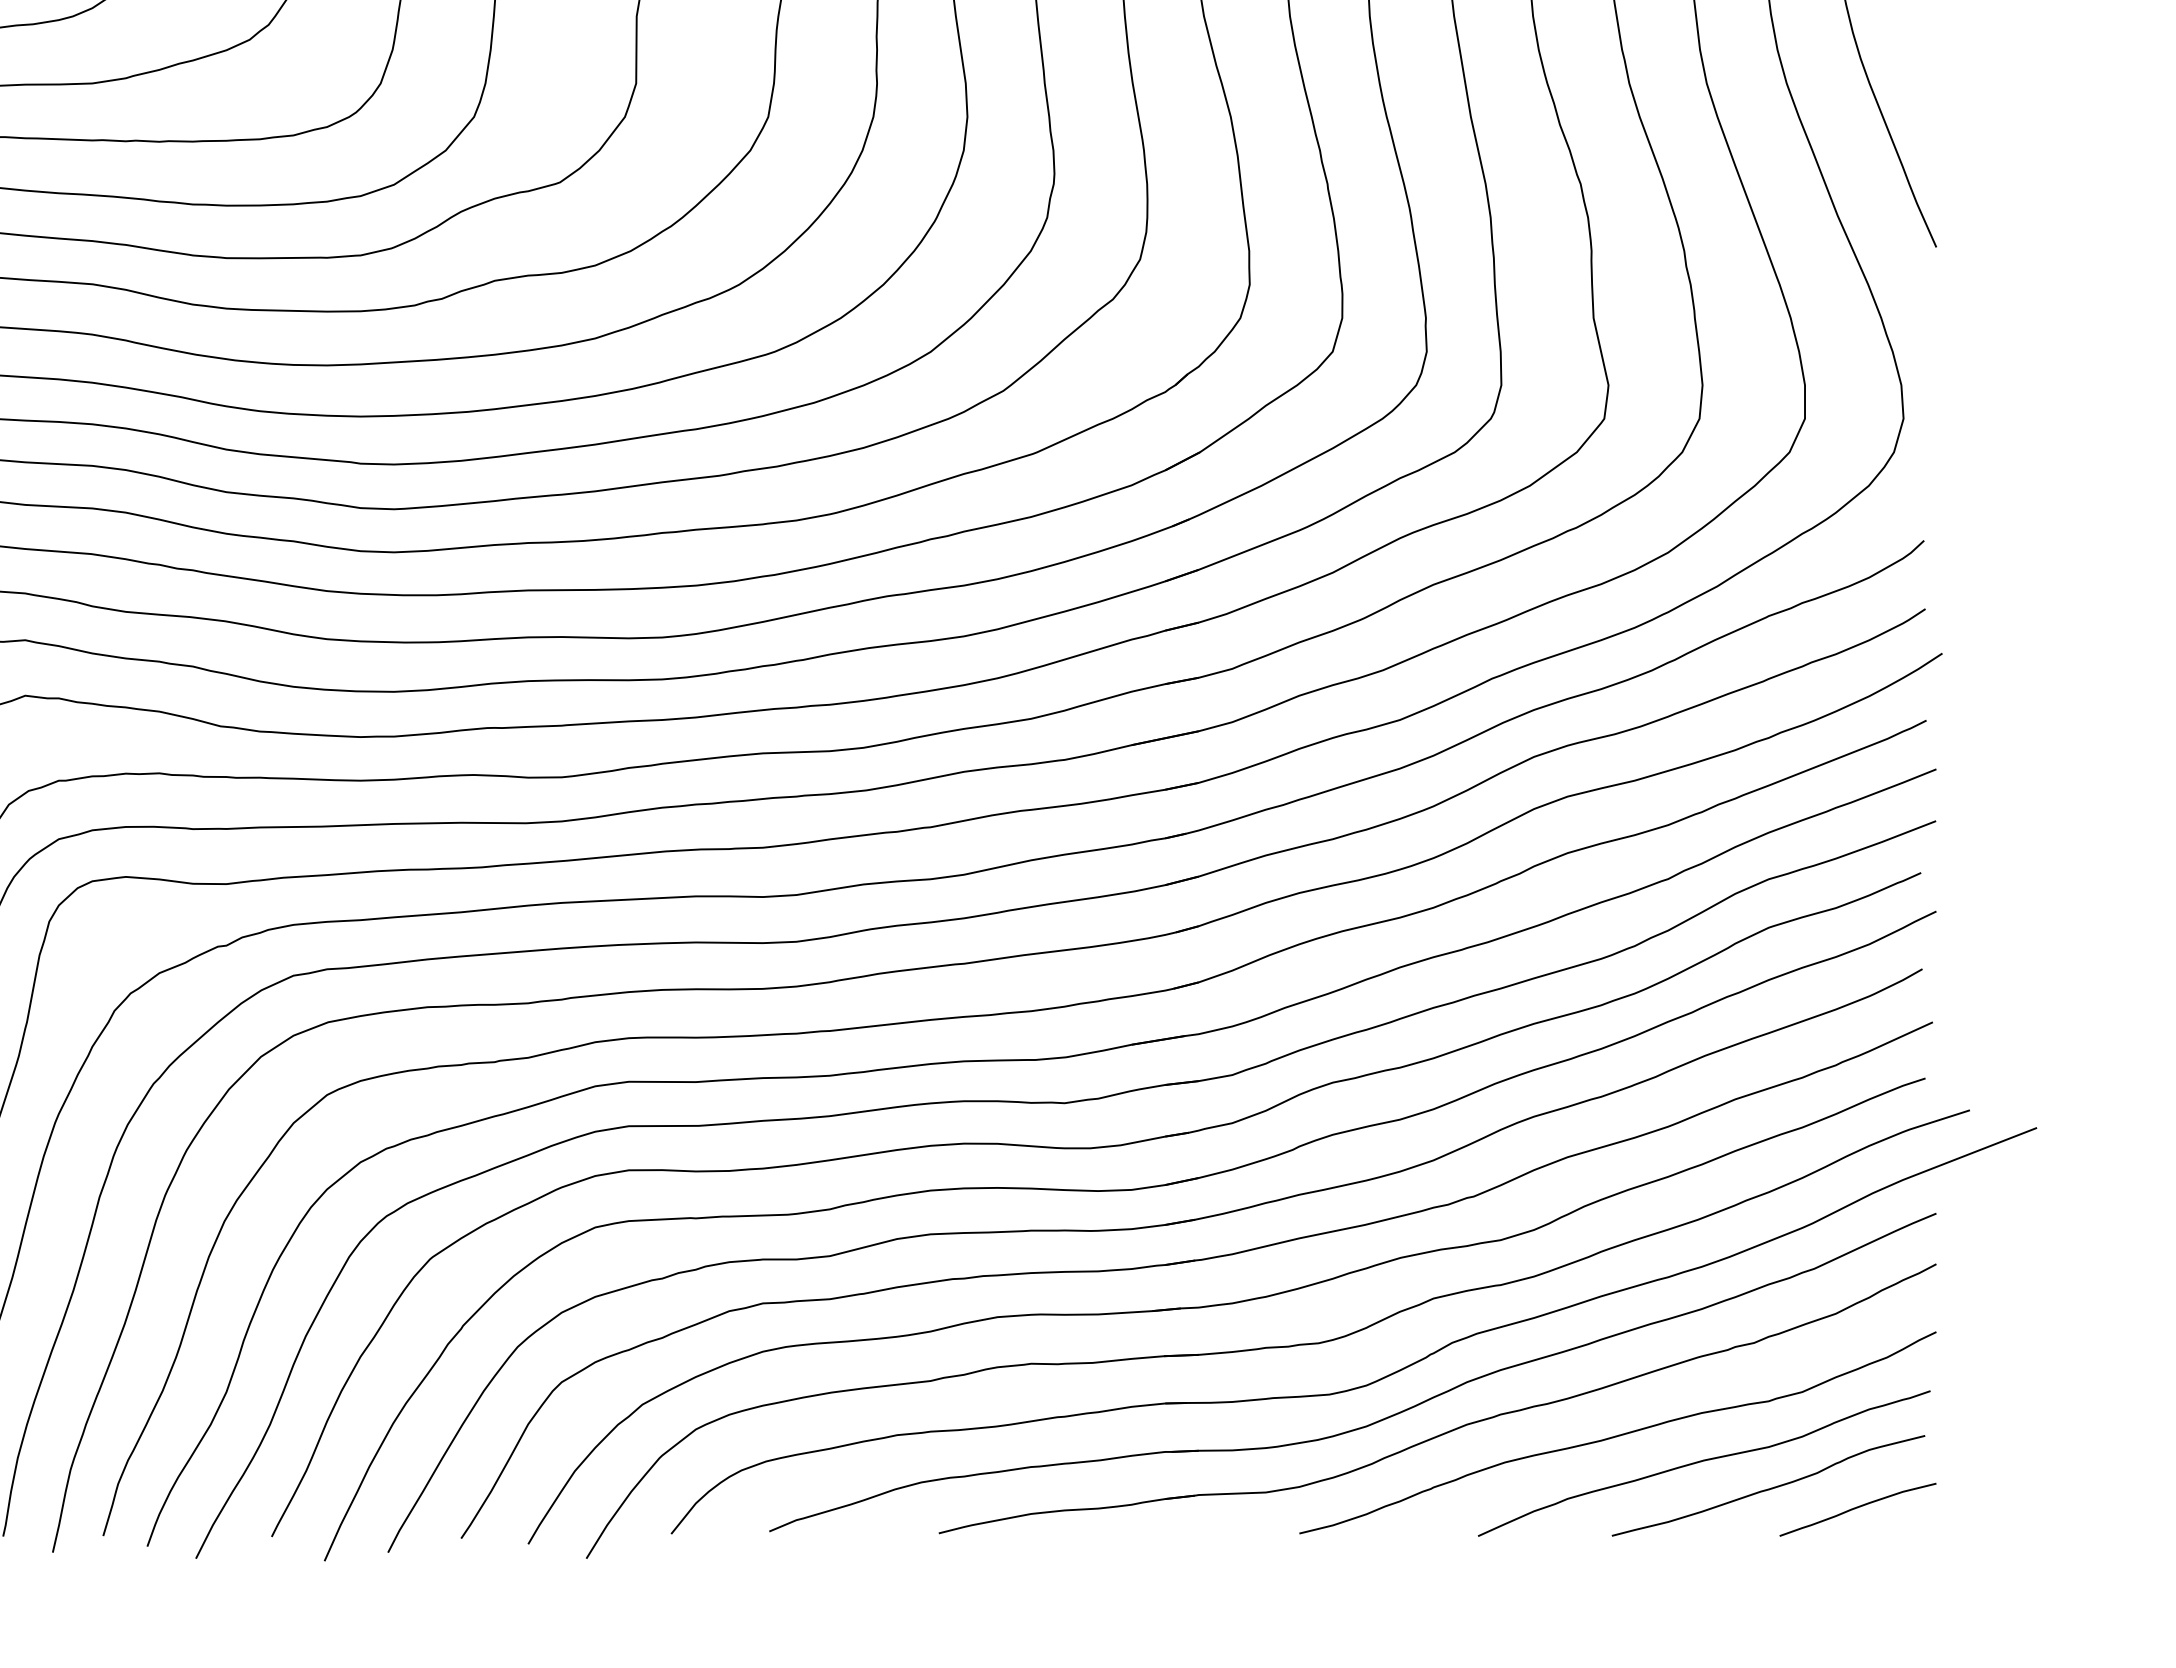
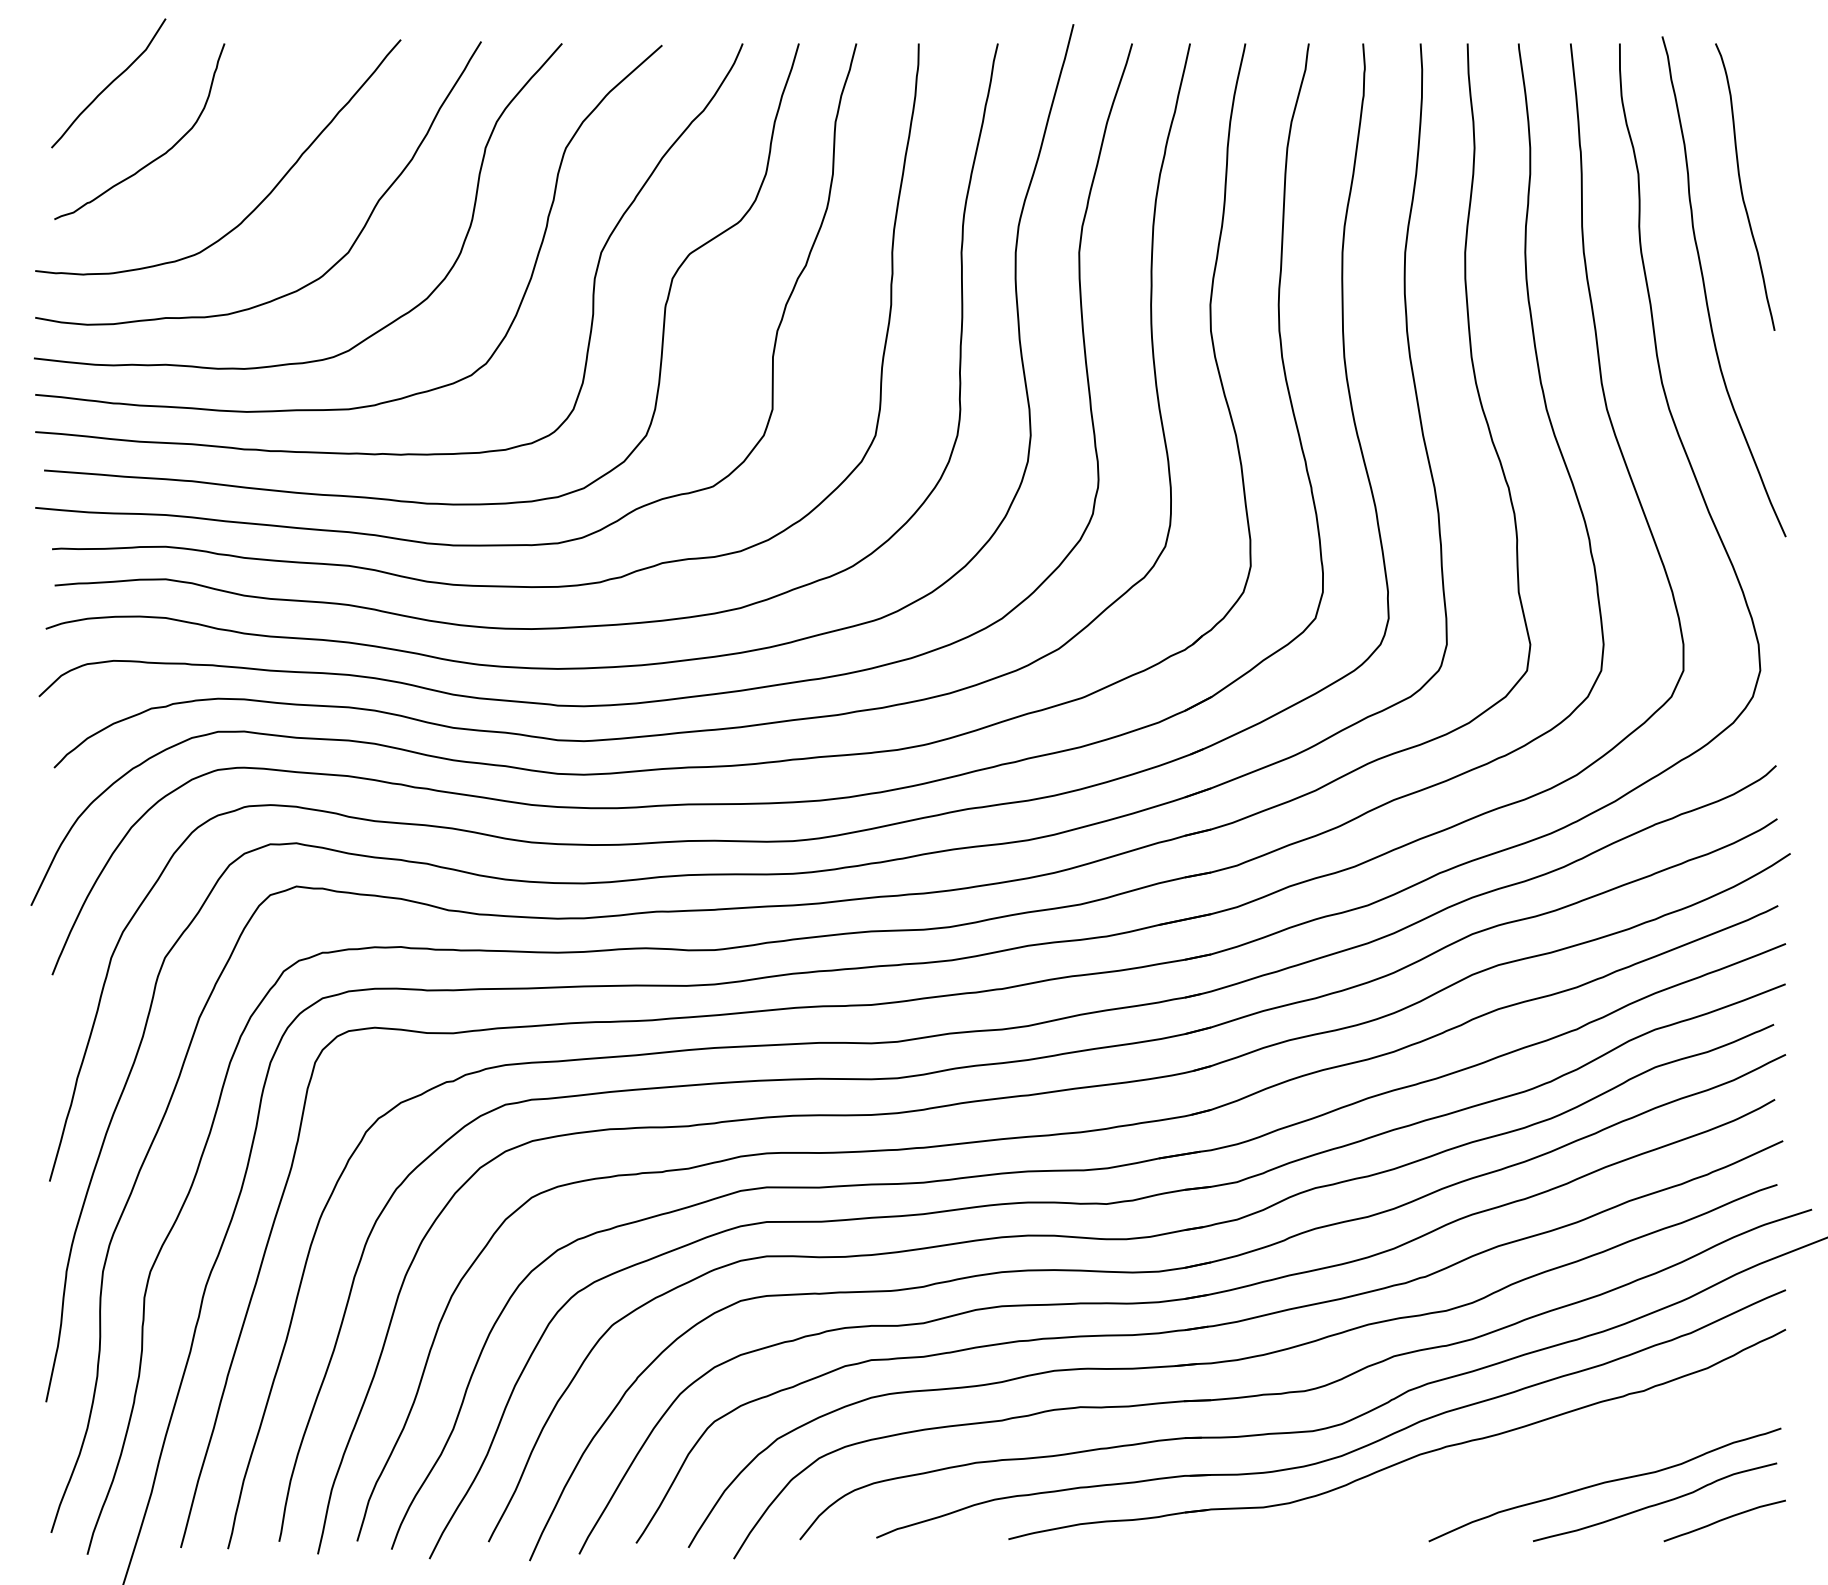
curve: (1617, 1434) -> (1537, 1462), removed

